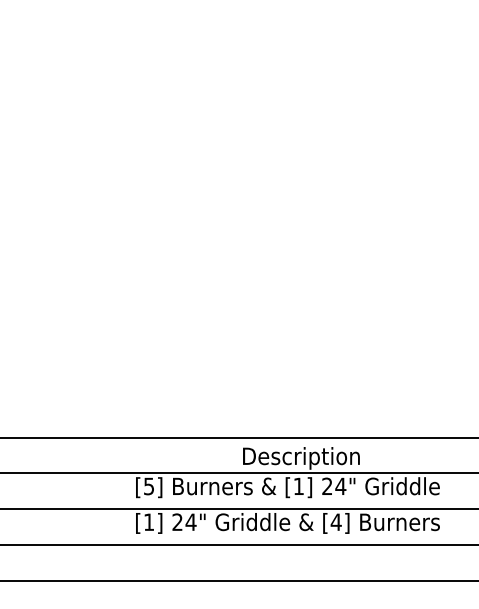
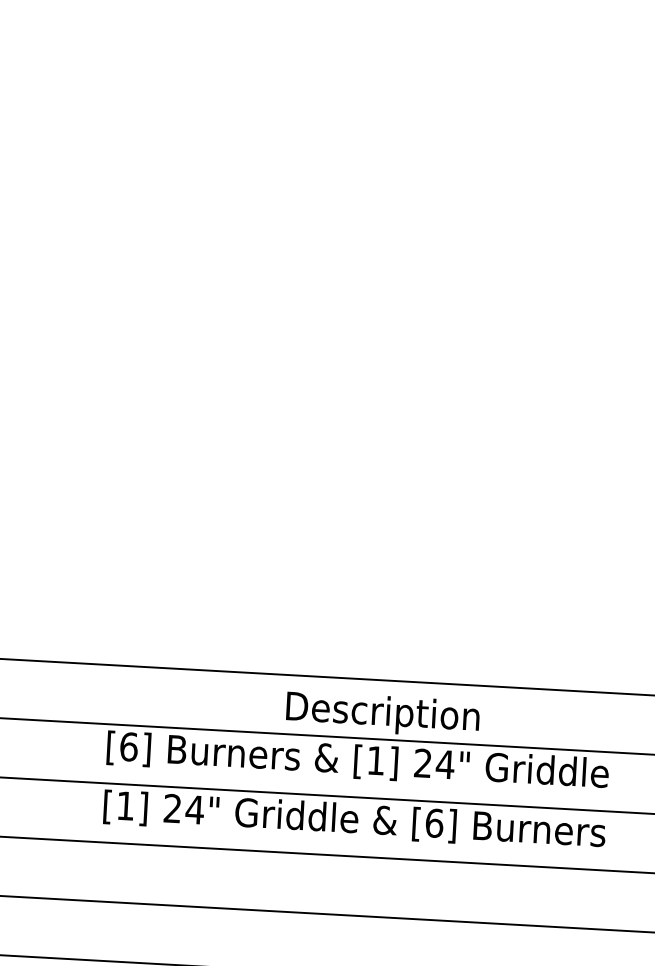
text: (149, 486) -> (129, 747), [5] -> [6]
text: (335, 522) -> (433, 823), [4] -> [6]

